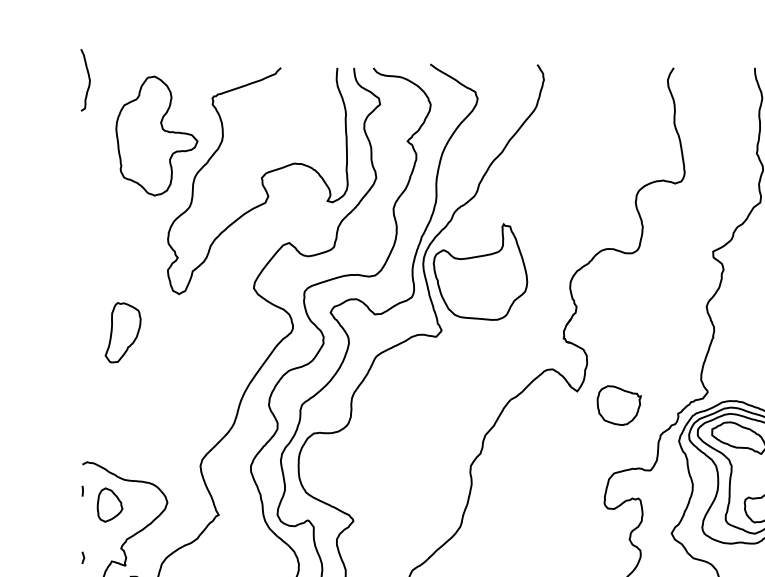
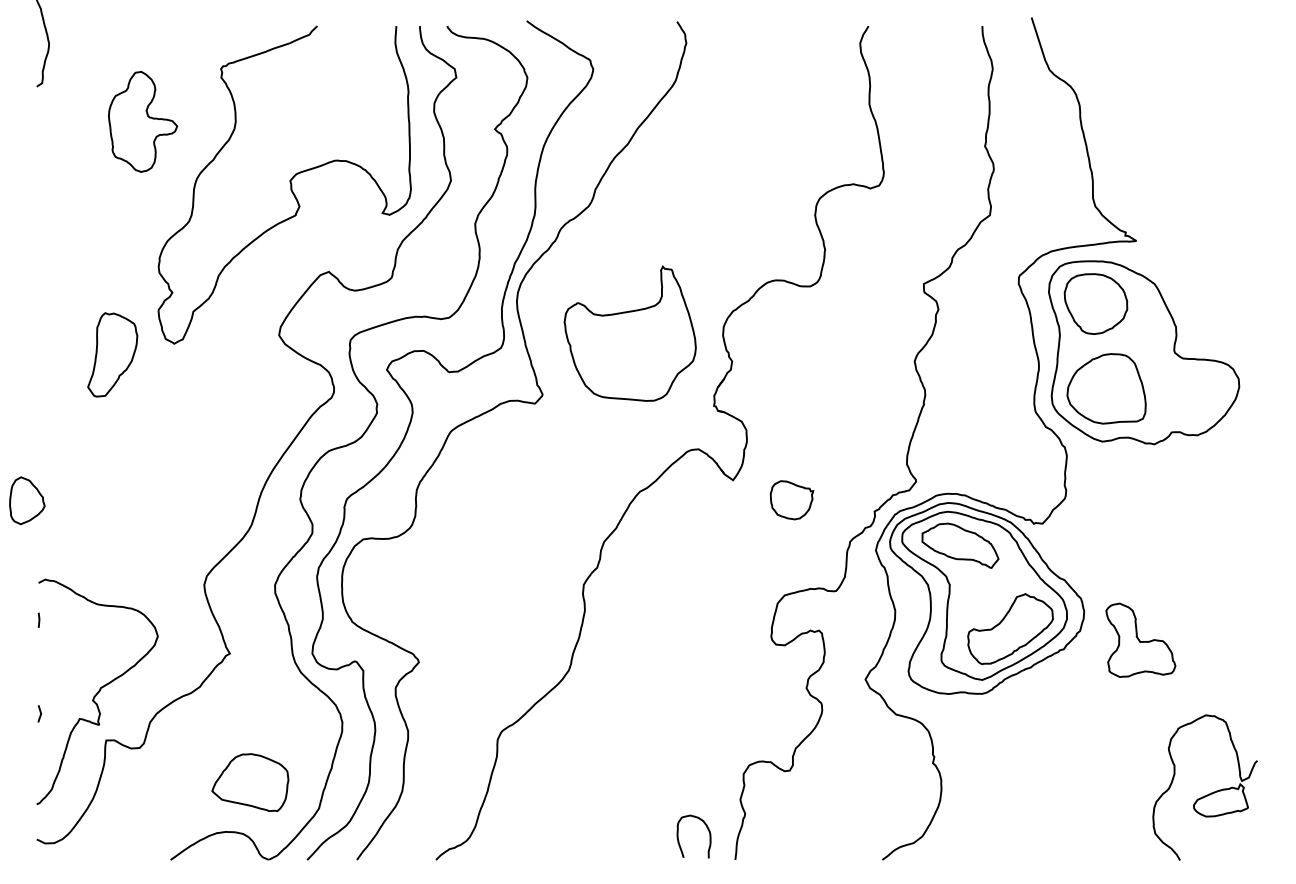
part: (156, 135) -> (142, 121), size x0.6
part: (479, 271) -> (629, 333), moved
part: (123, 332) -> (112, 354), moved
part: (618, 405) -> (791, 500), size x0.7
part: (110, 504) -> (27, 500), moved

